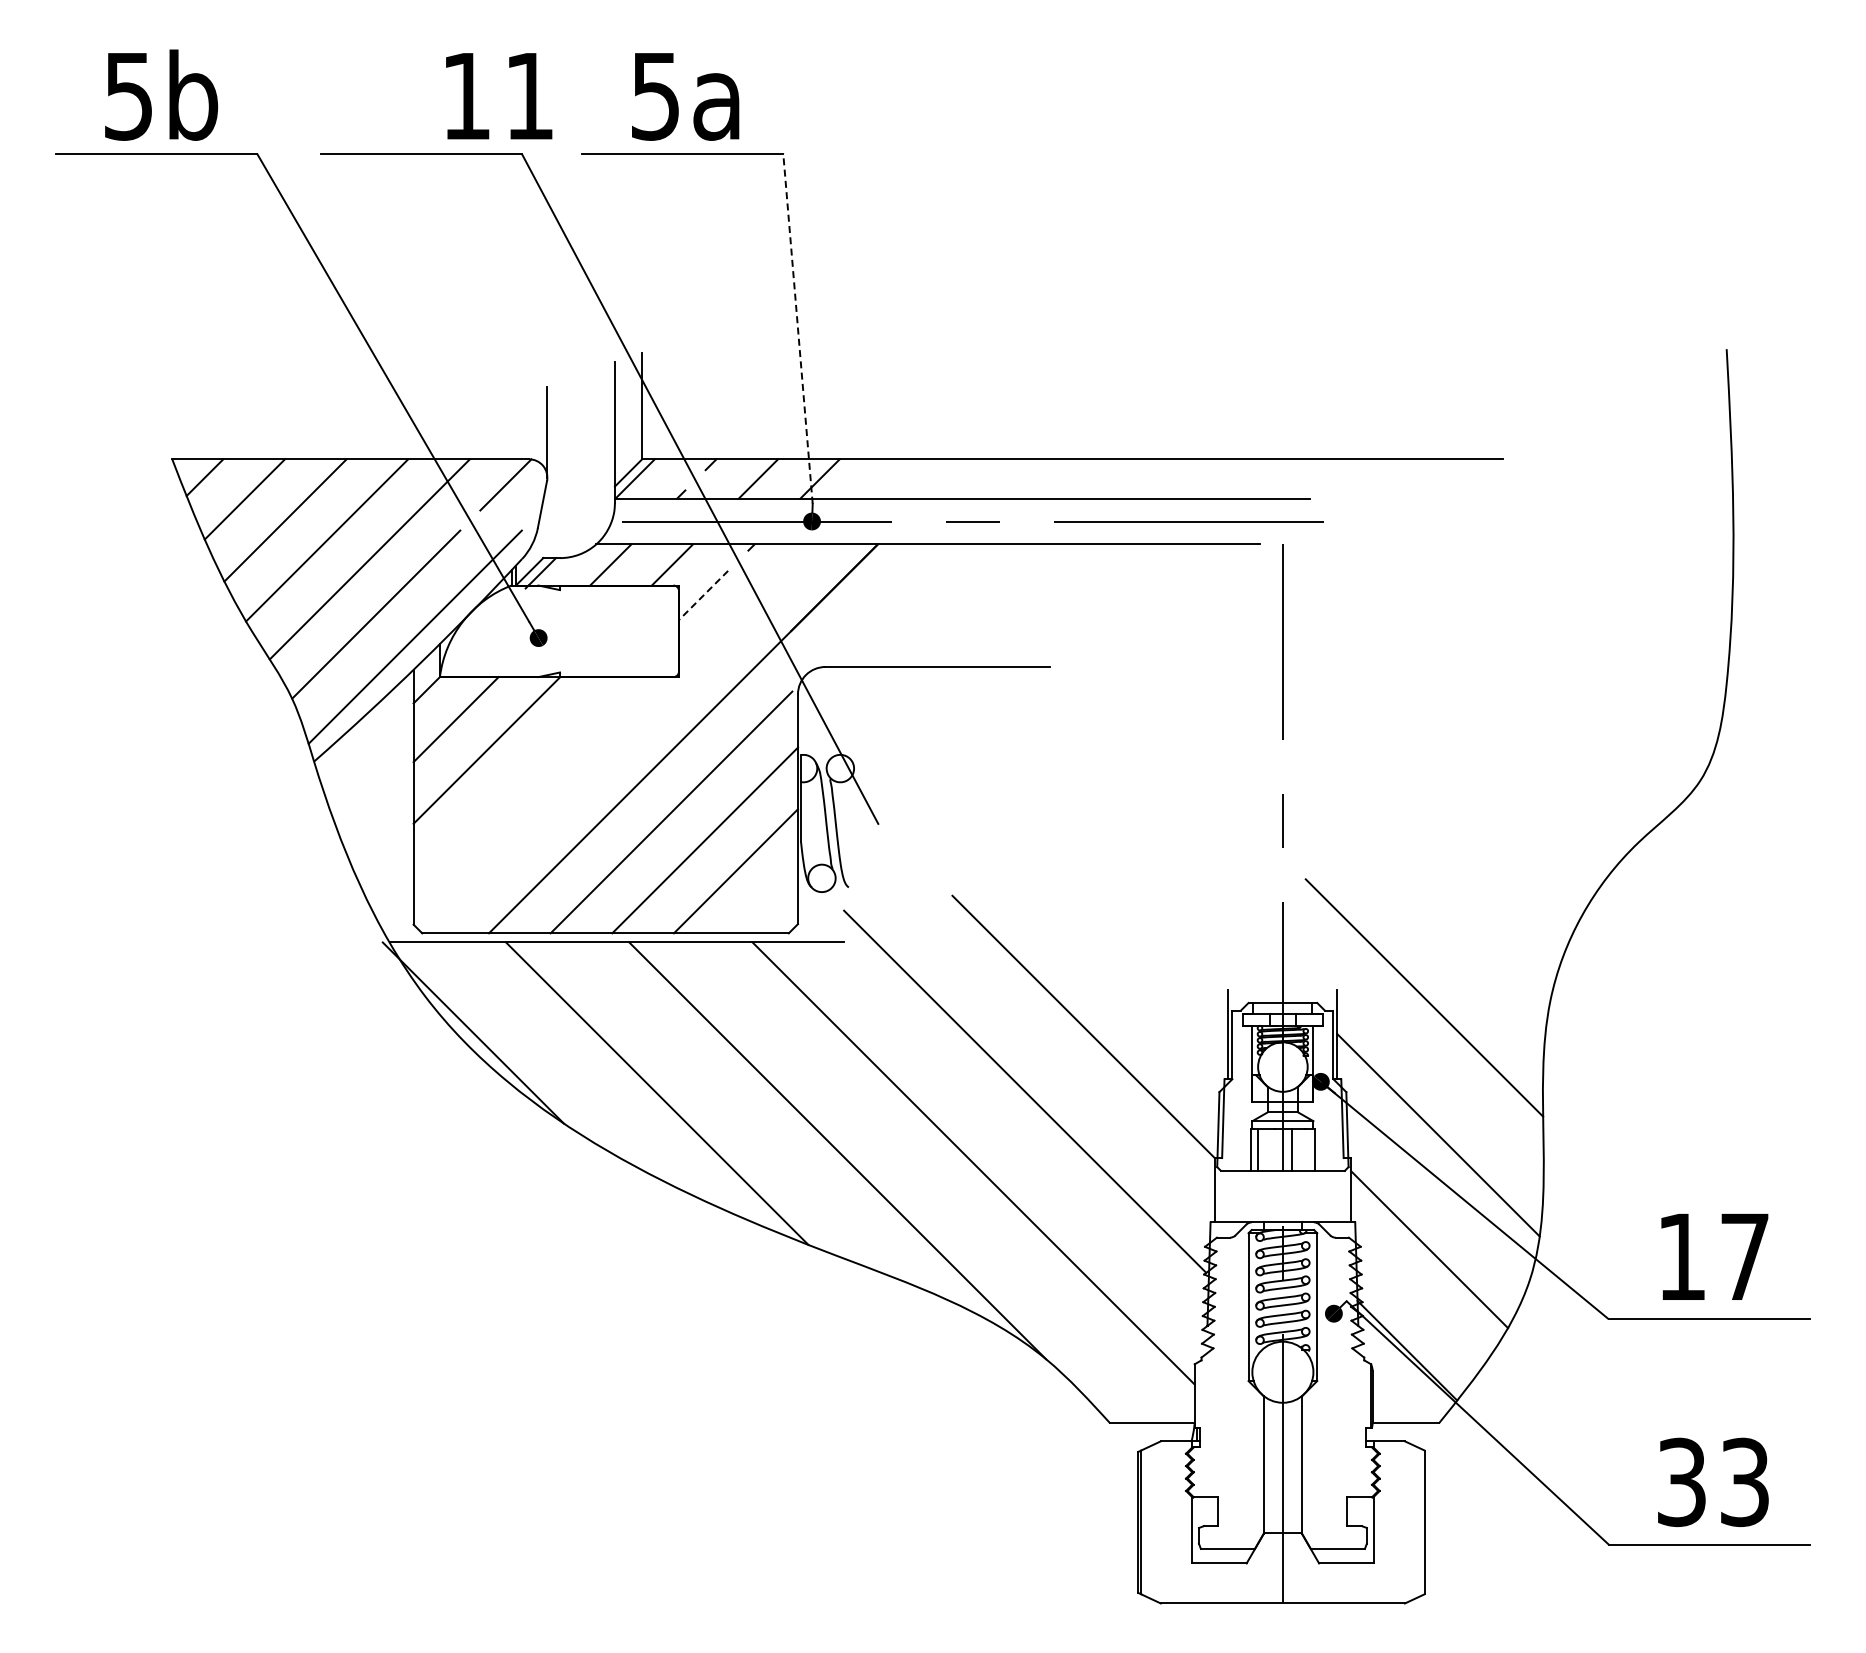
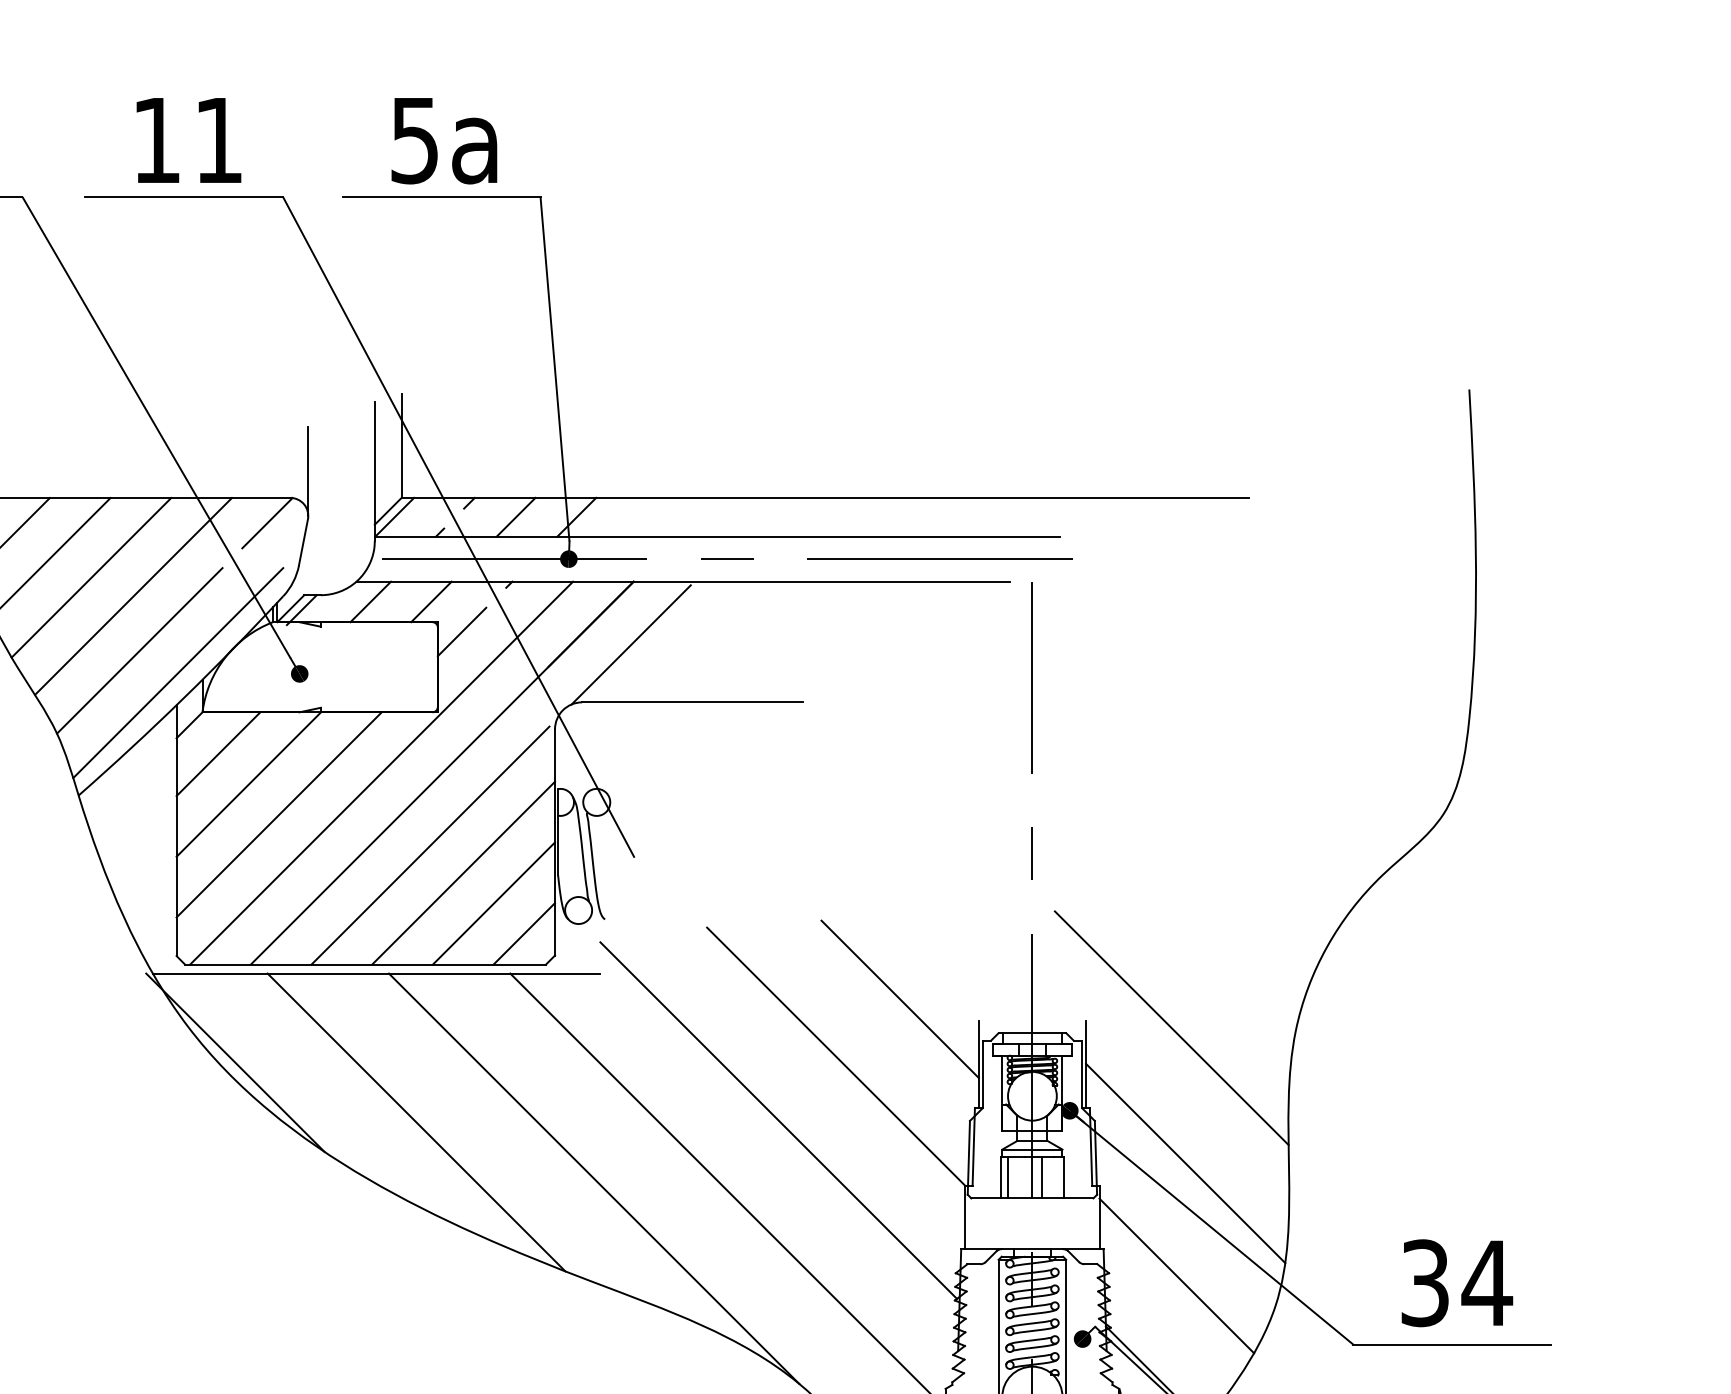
text: (499, 96) -> (189, 140), moved
line: (797, 328) -> (554, 369), dashed -> solid
line: (703, 595) -> (462, 632), dashed -> solid
line: (874, 608) -> (630, 644), added
line: (621, 738) -> (381, 772), added
line: (517, 781) -> (278, 815), added
line: (766, 901) -> (524, 933), added
line: (1148, 968) -> (900, 999), added
text: (1714, 1256) -> (1457, 1282), 17 -> 34

